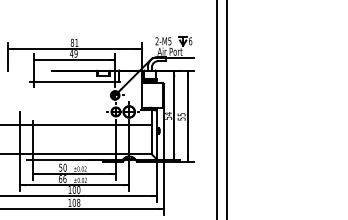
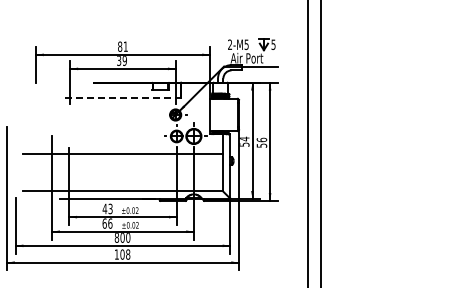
text: (190, 41) -> (273, 44), 6 -> 5
text: (71, 53) -> (118, 60), 49 -> 39
line: (75, 81) -> (123, 97), solid -> dashed
text: (181, 114) -> (261, 139), 55 -> 56
text: (62, 167) -> (107, 208), 50 -> 43
text: (69, 189) -> (116, 237), 100 -> 800

